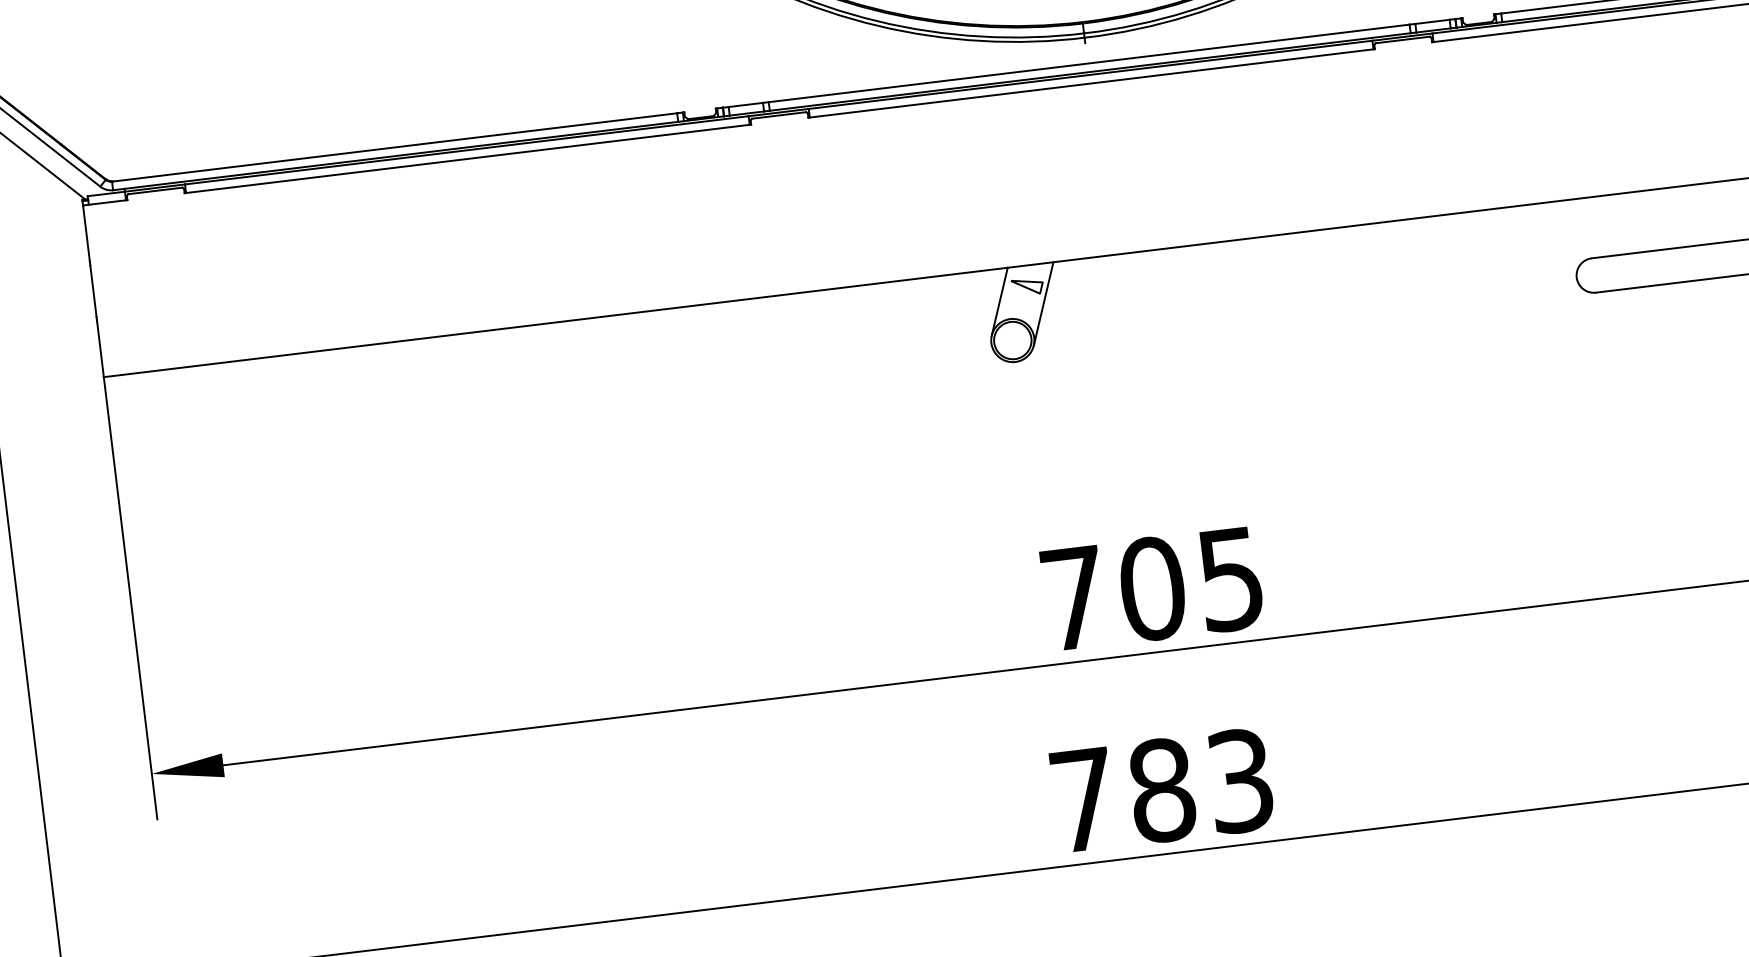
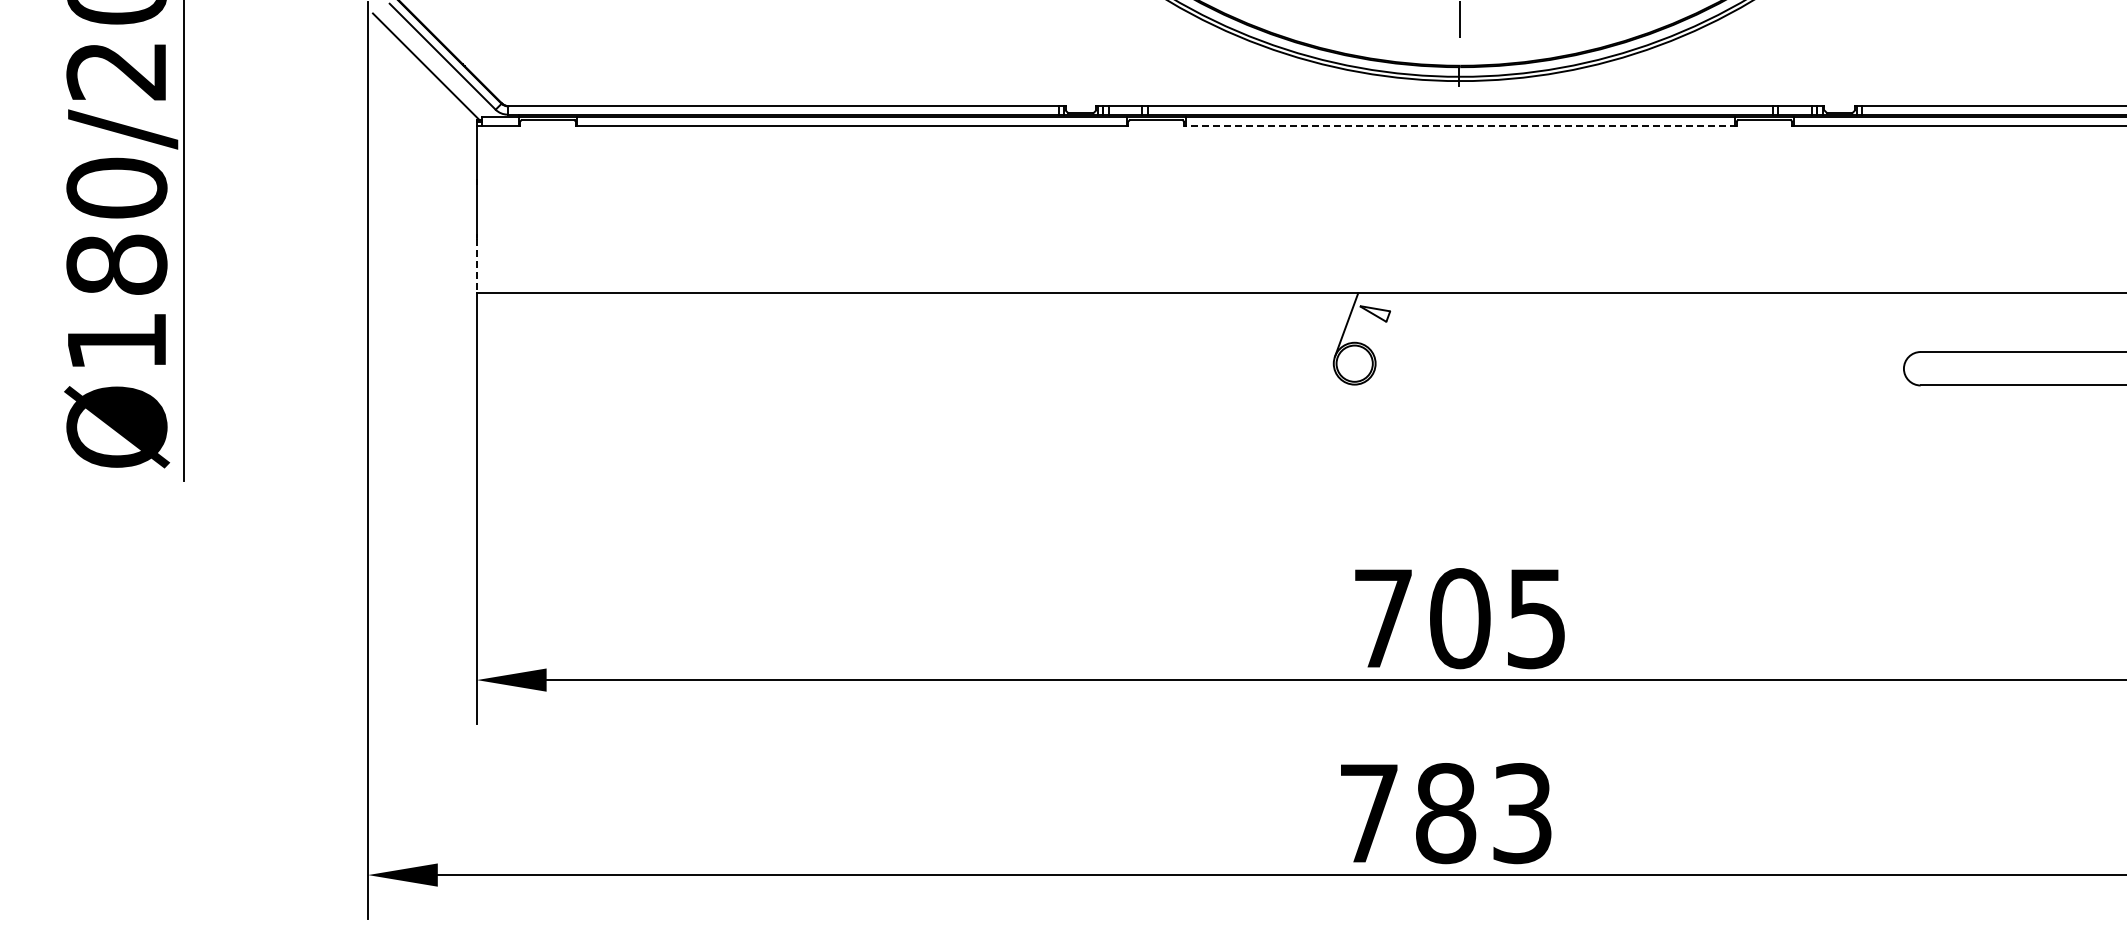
line: (1090, 83) -> (1459, 125), solid -> dashed
line: (1043, 303) -> (1388, 331), removed
line: (100, 349) -> (476, 266), solid -> dashed

